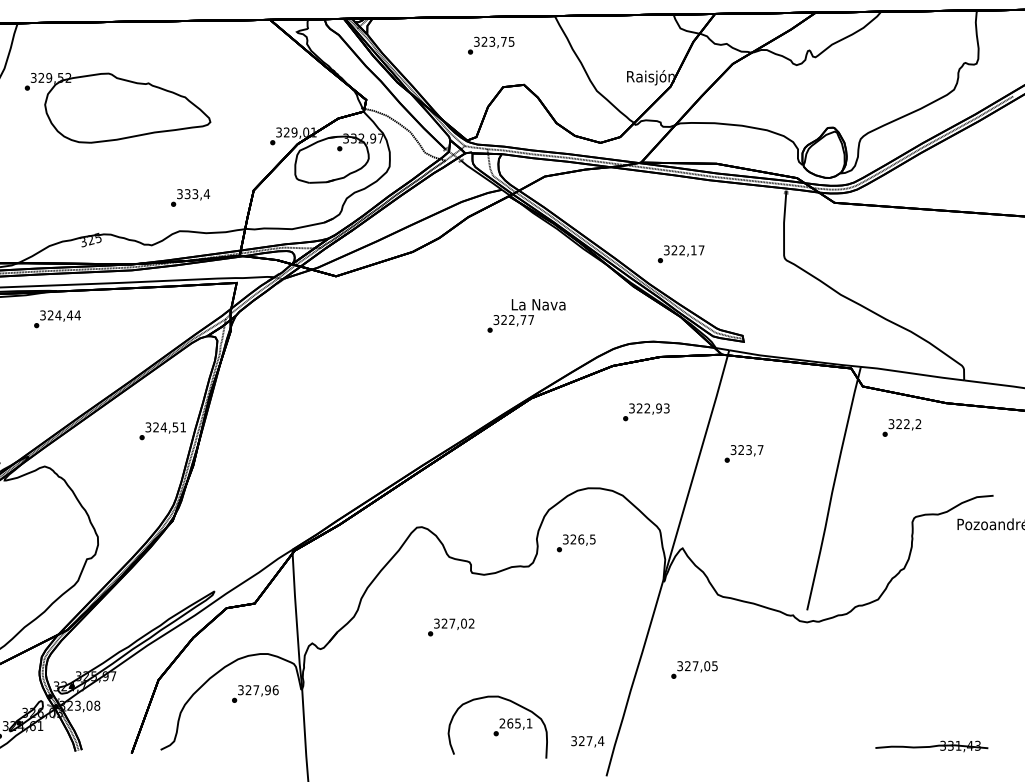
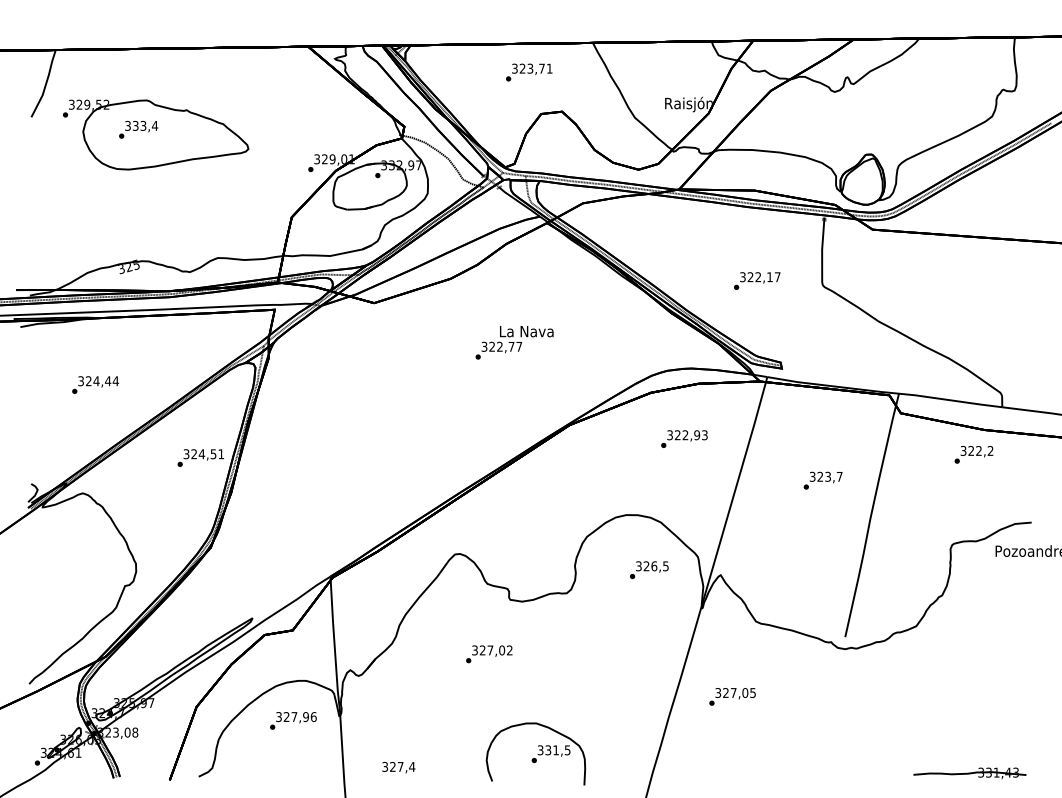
text: (511, 41) -> (549, 68), 323,75 -> 323,71
text: (190, 197) -> (138, 129), moved
text: (681, 253) -> (757, 280), moved
text: (526, 315) -> (514, 342), moved
text: (57, 318) -> (95, 384), moved
text: (901, 427) -> (973, 454), moved
text: (743, 453) -> (822, 480), moved
text: (576, 543) -> (649, 570), moved
text: (515, 723) -> (553, 750), 265,1 -> 331,5
text: (587, 741) -> (398, 767), moved

